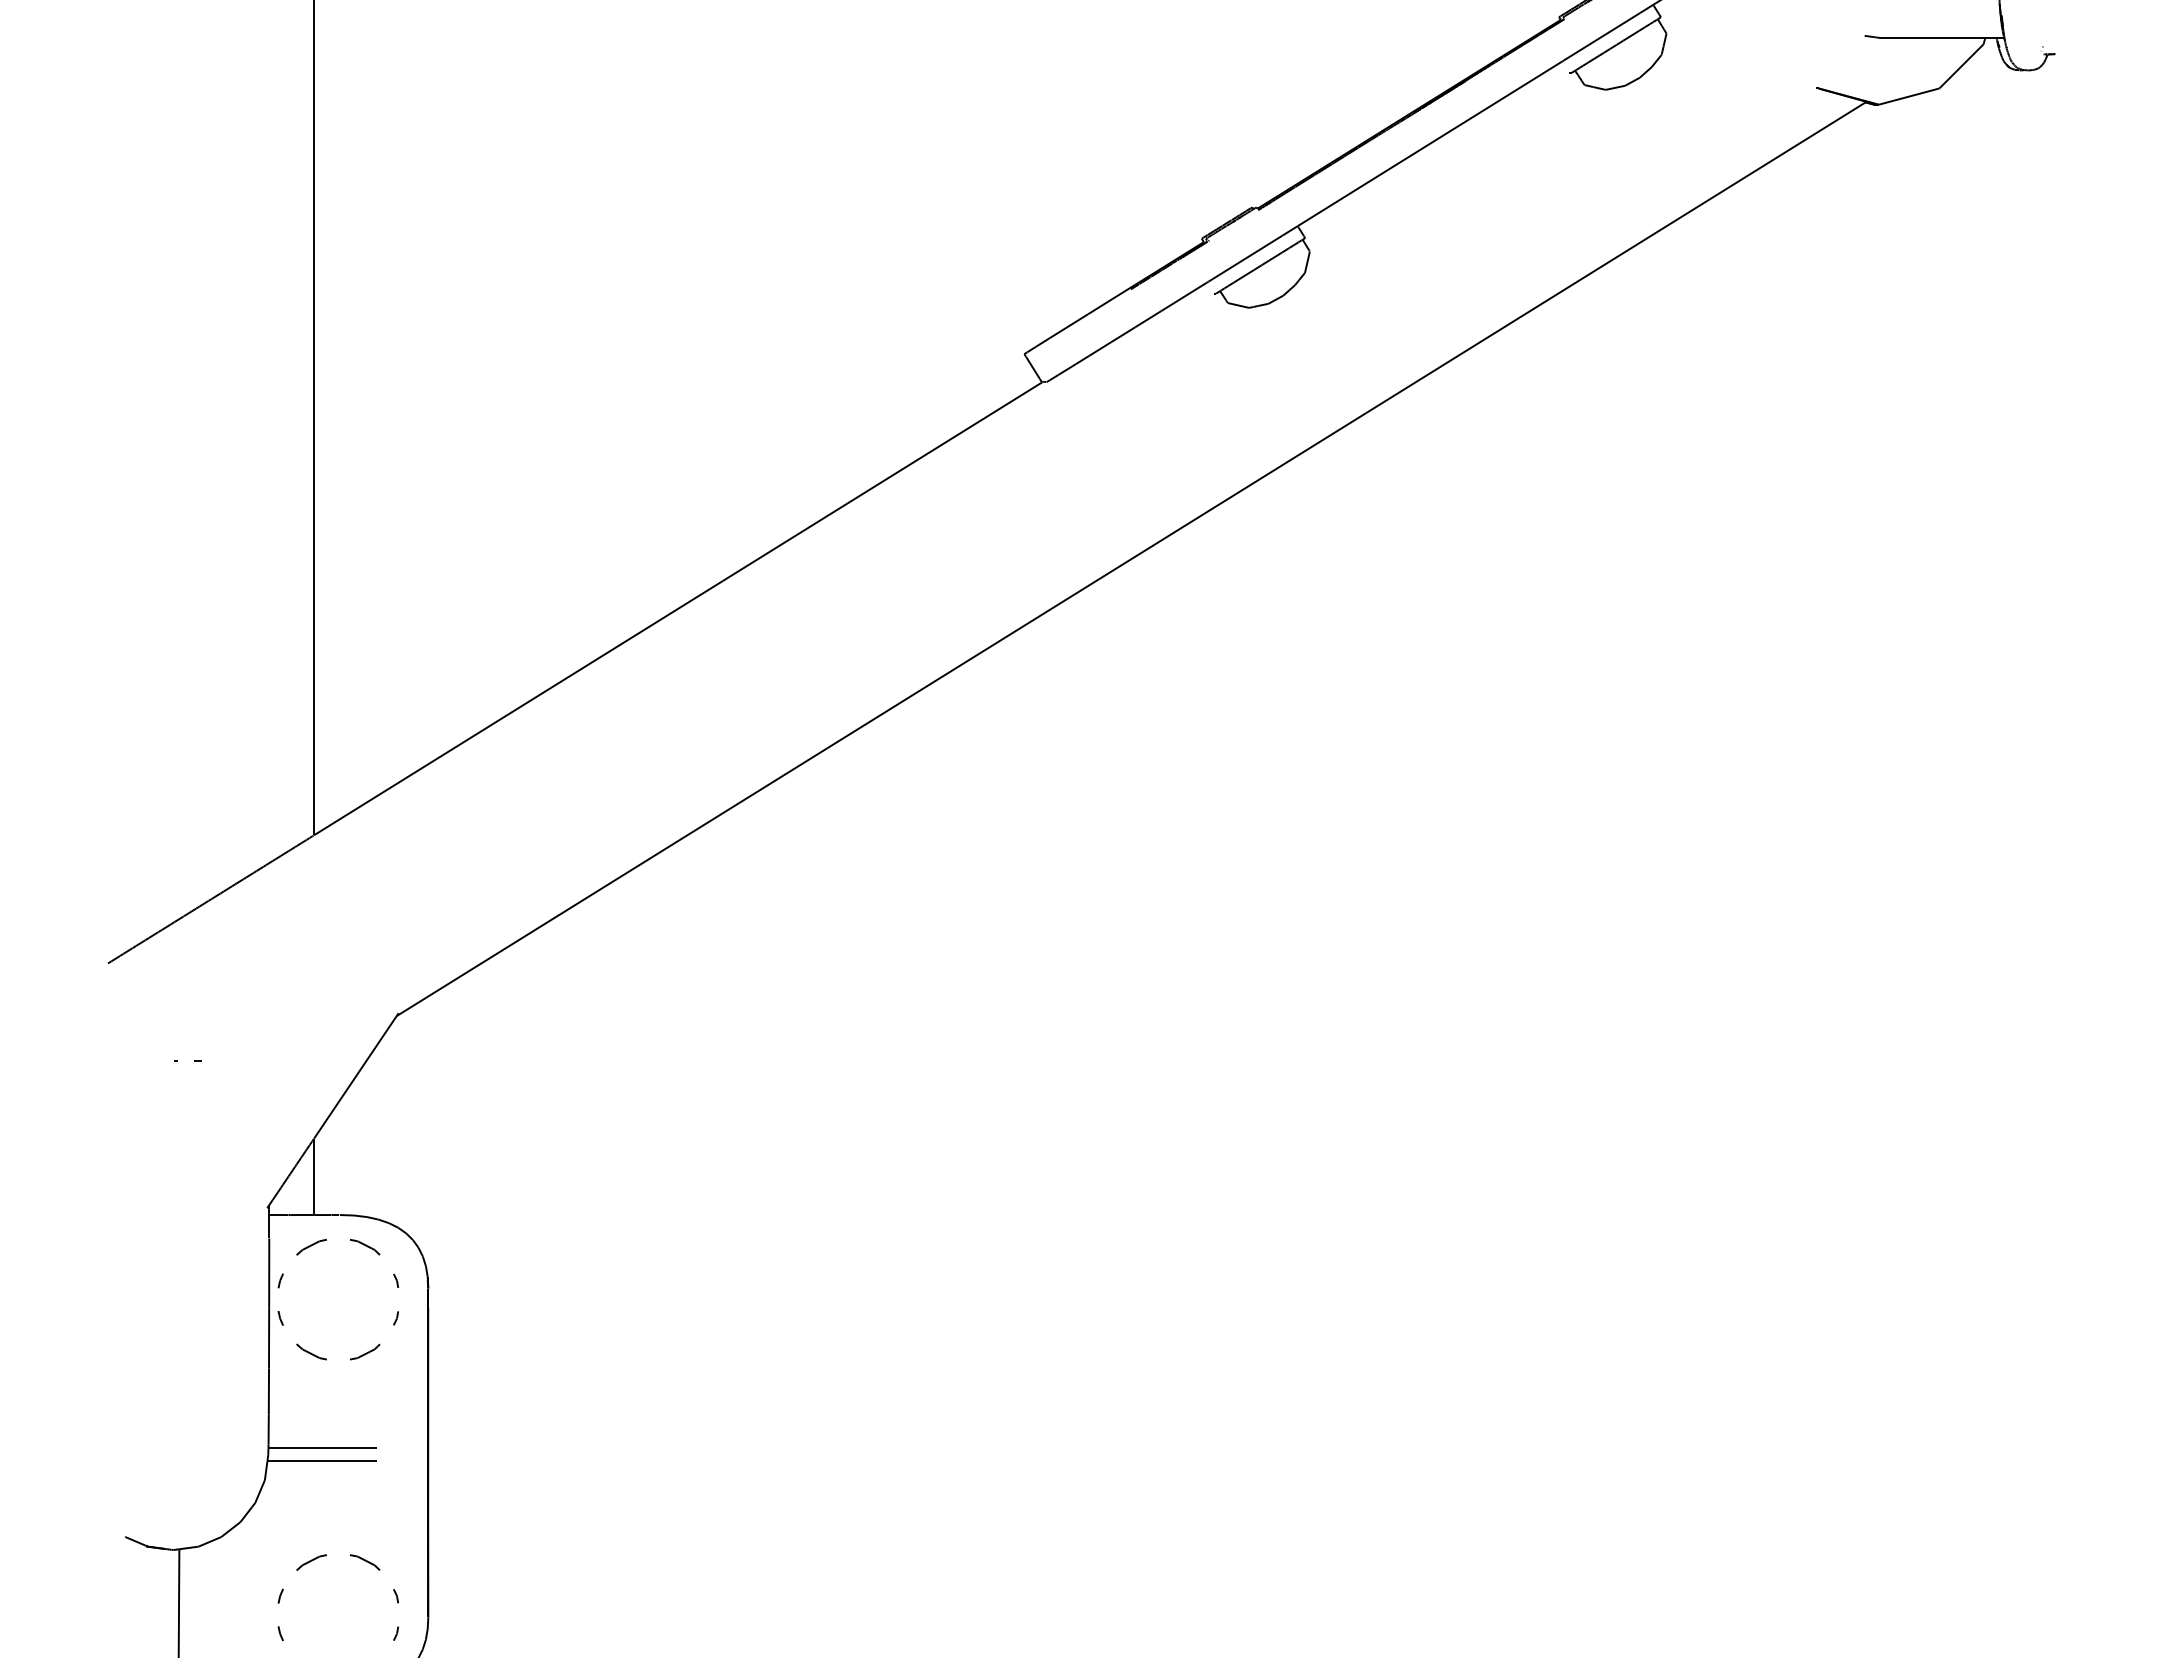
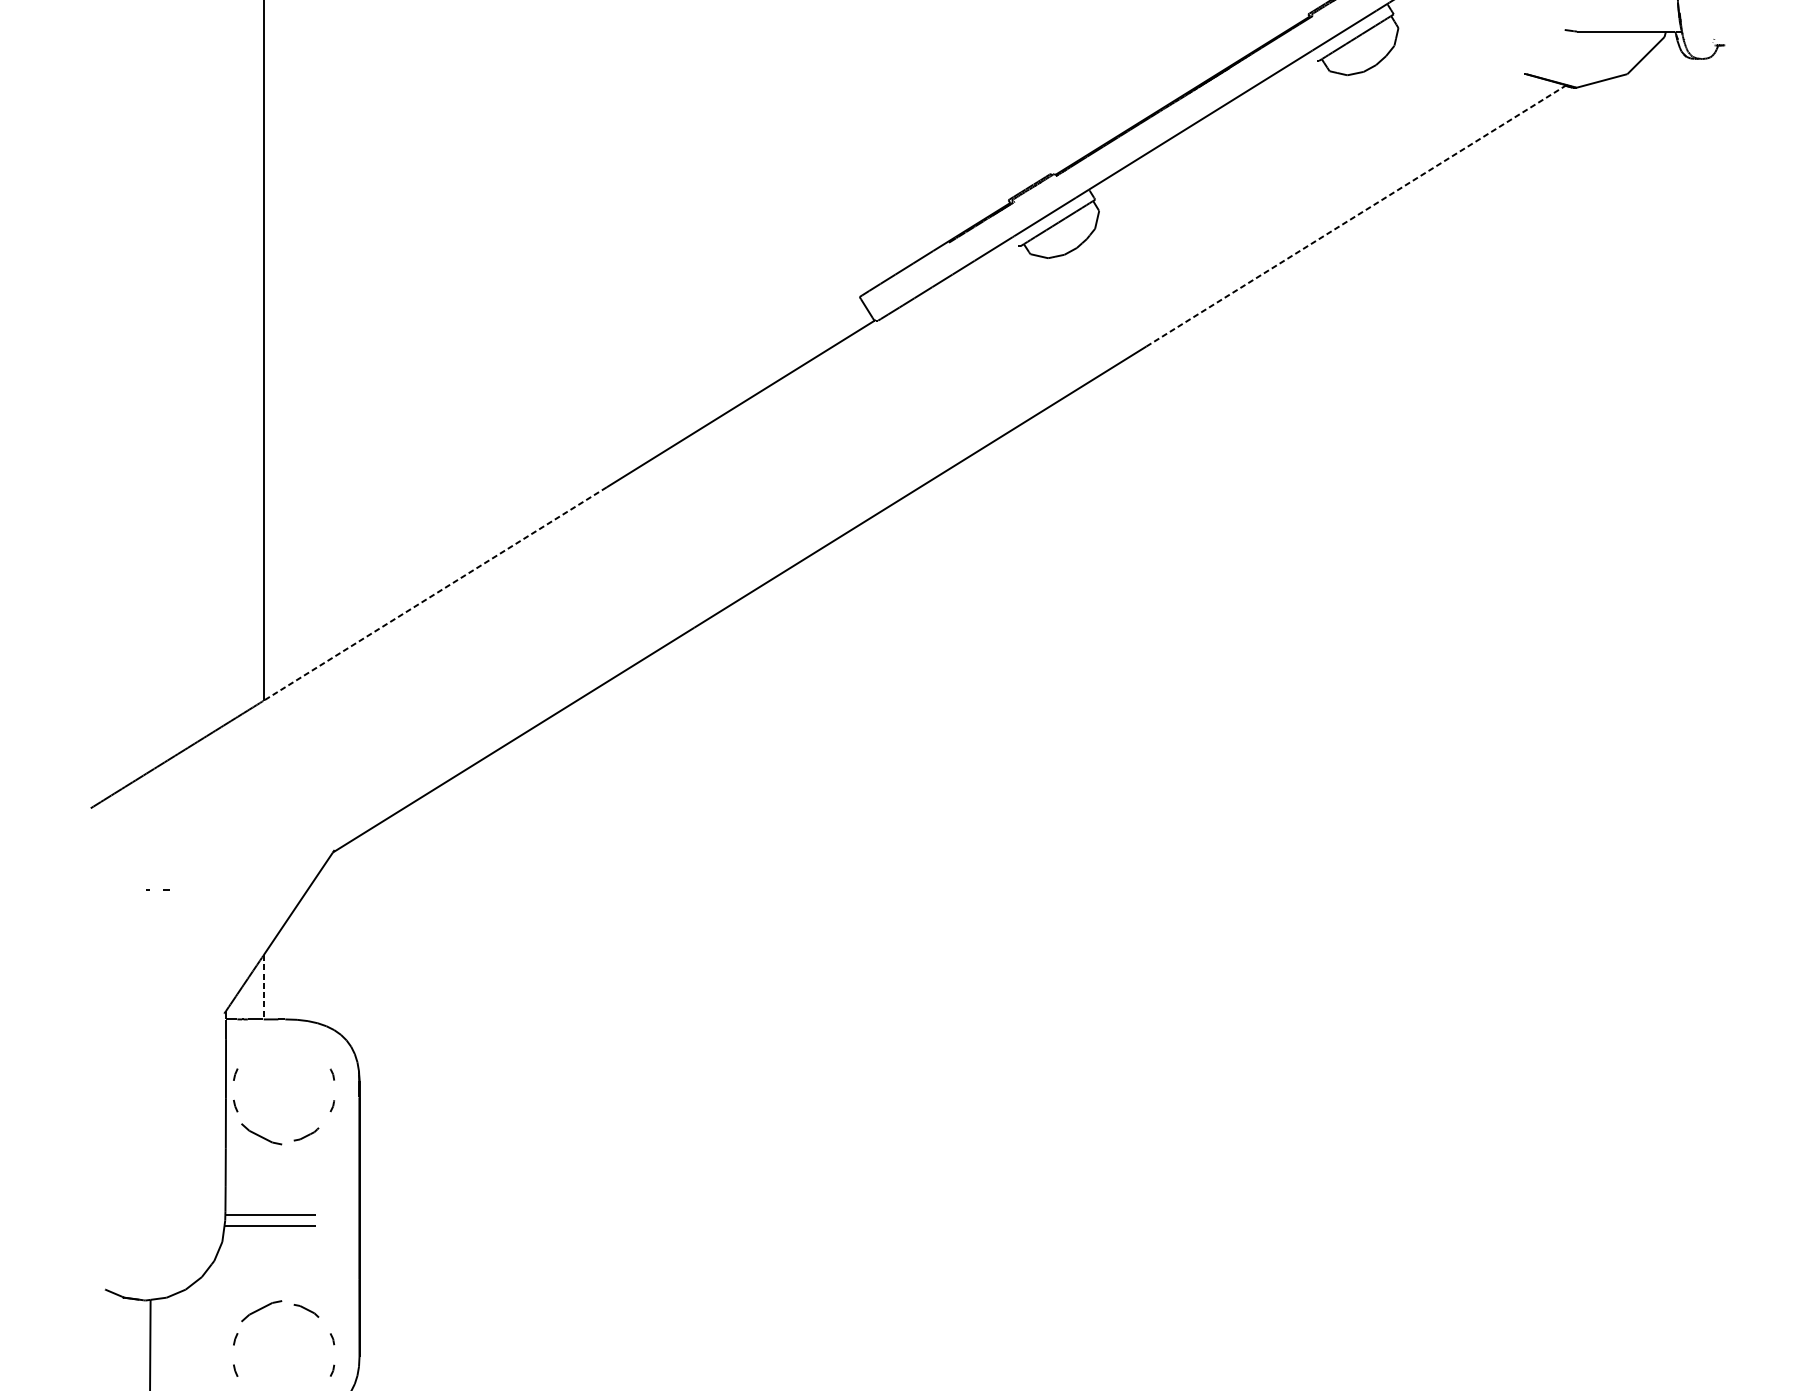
line: (1616, 257) -> (1356, 215), solid -> dashed
line: (518, 708) -> (435, 594), solid -> dashed
line: (314, 1177) -> (263, 987), solid -> dashed
part: (311, 1247) -> (261, 1046), removed
part: (365, 1247) -> (306, 1046), removed
part: (311, 1351) -> (261, 1133), size x1.6
part: (311, 1562) -> (261, 1310), size x1.6

